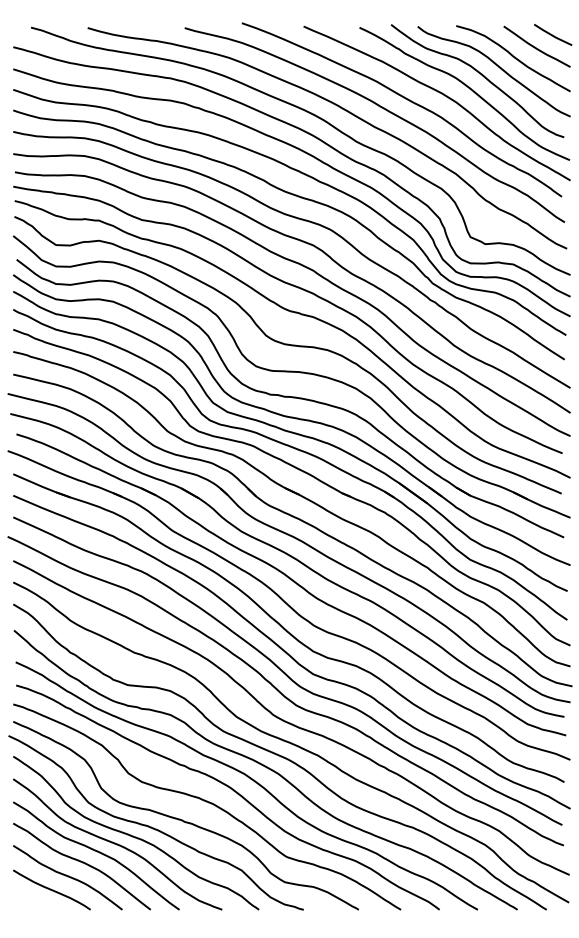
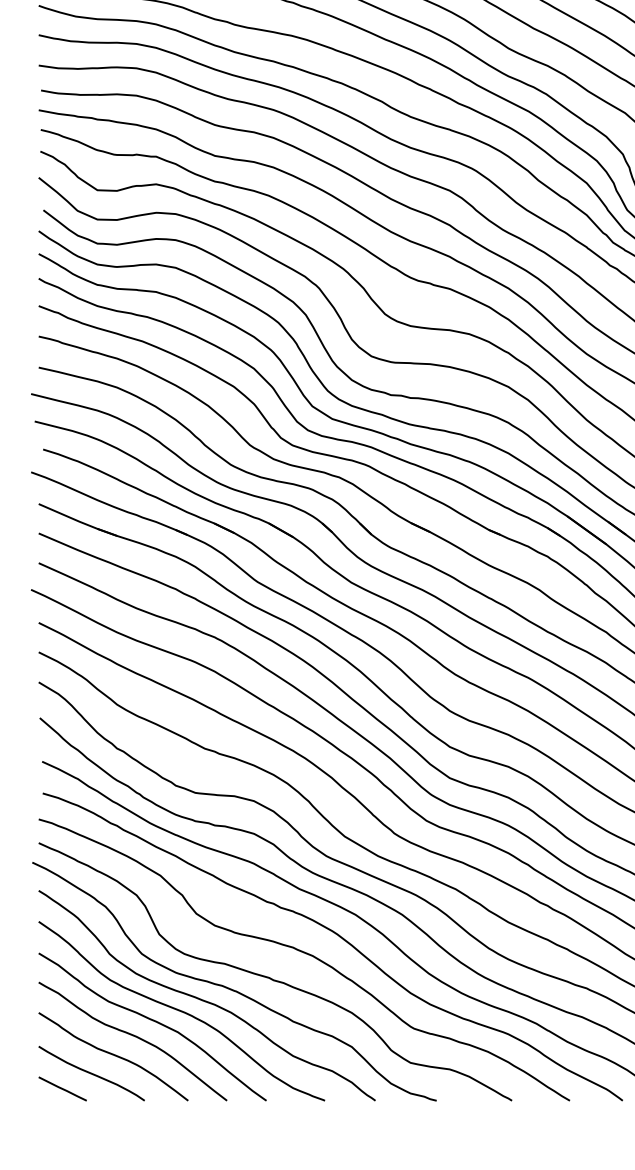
line: (30, 901) -> (62, 1089), added

